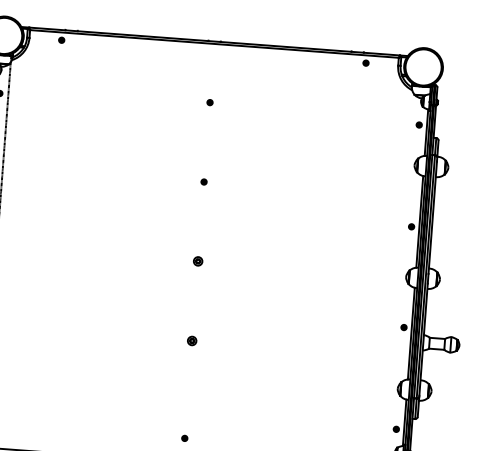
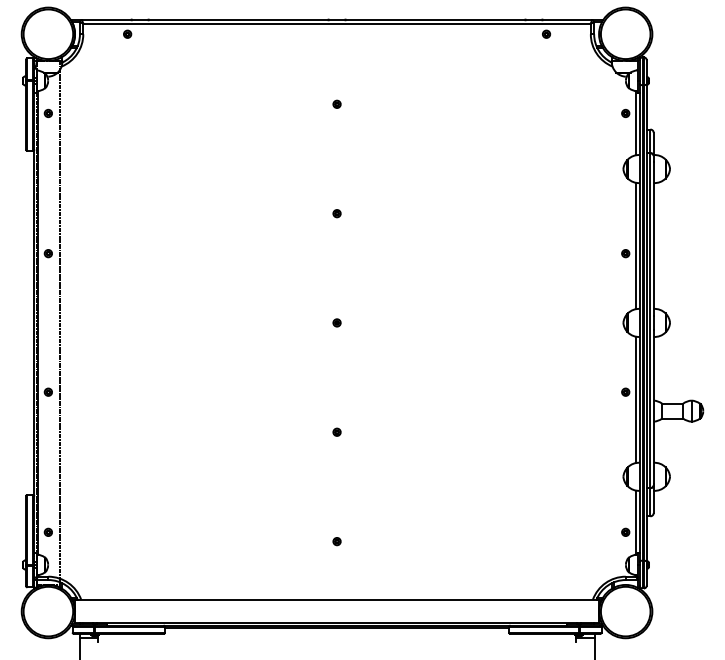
part: (197, 261) -> (336, 322), size x0.62
part: (191, 340) -> (336, 431), size x0.62
part: (184, 438) -> (336, 541), moved

